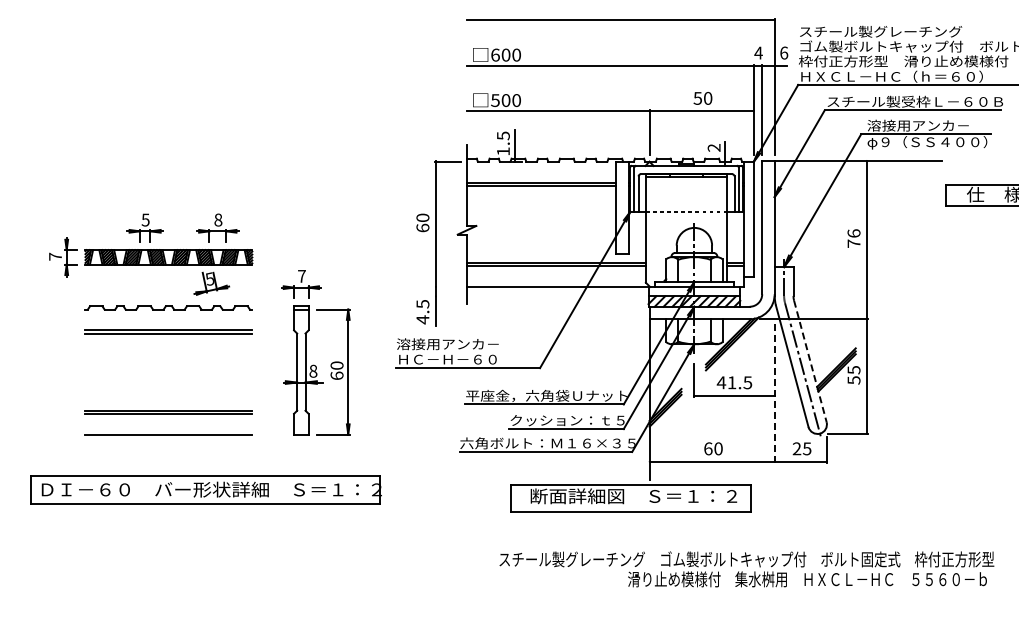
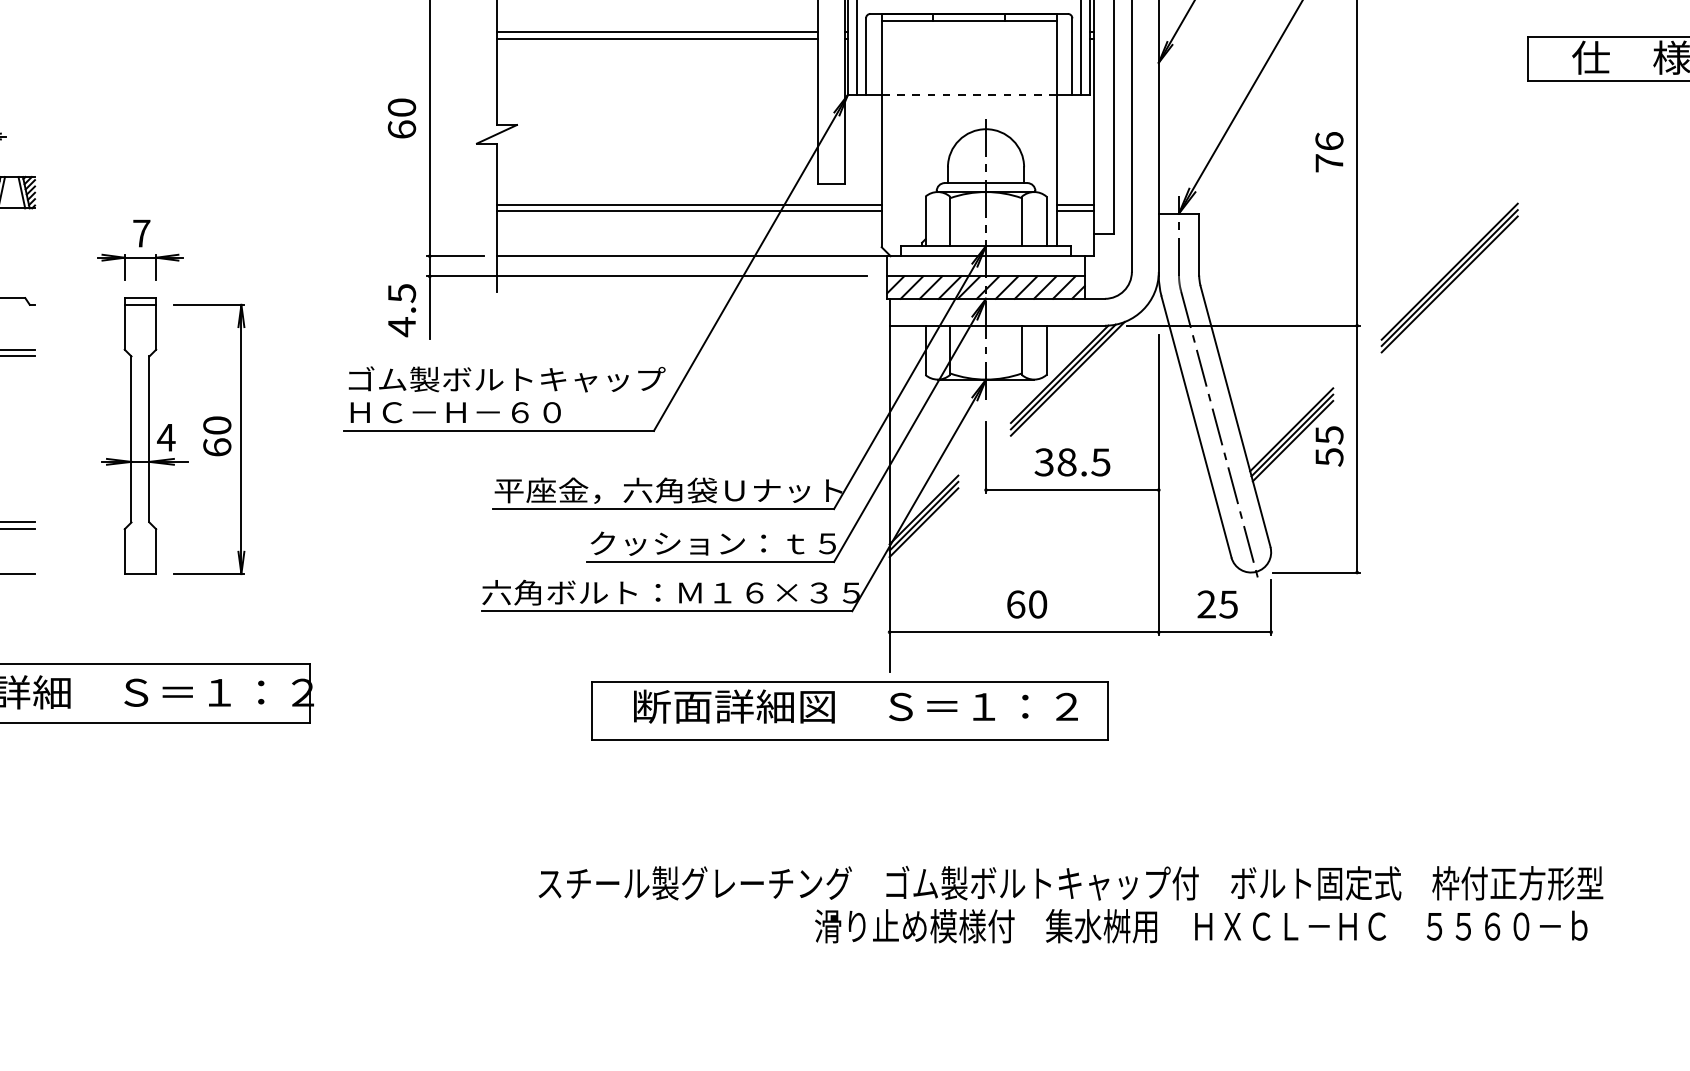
line: (447, 286) -> (454, 255), added
line: (536, 296) -> (646, 276), added
part: (909, 296) -> (1448, 276), added
text: (471, 344) -> (506, 380), 溶接用アンカ－ -> ゴム製ボルトキャップ
line: (810, 361) -> (1235, 416), dashed -> solid
text: (313, 370) -> (166, 435), 8 -> 4
text: (726, 382) -> (1055, 461), 41.5 -> 38.5
line: (774, 393) -> (1158, 485), dashed -> solid
text: (746, 569) -> (1070, 904), moved

